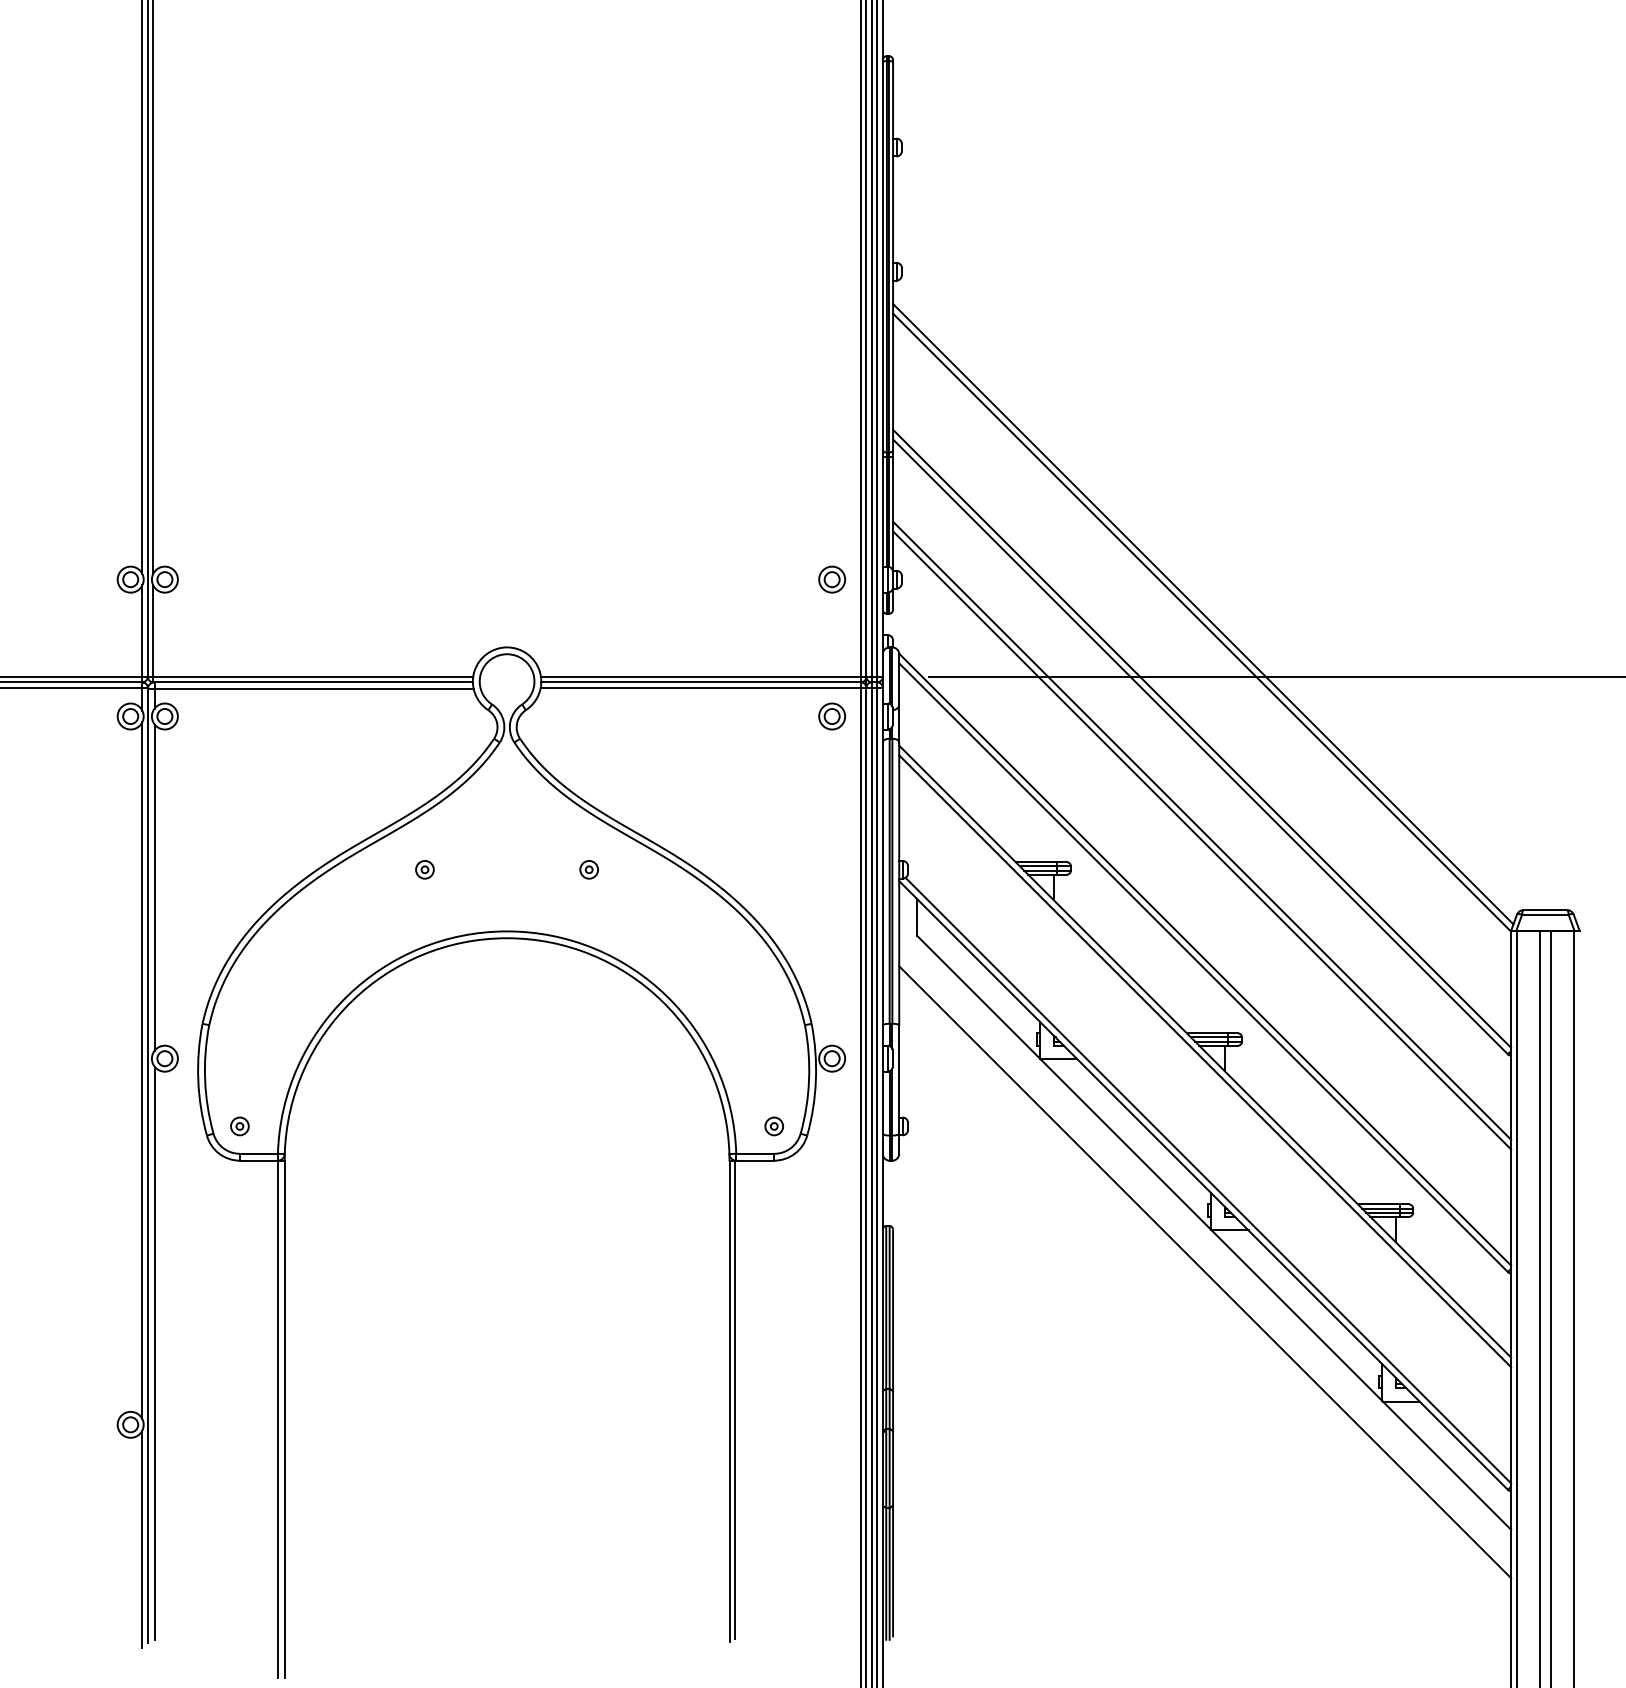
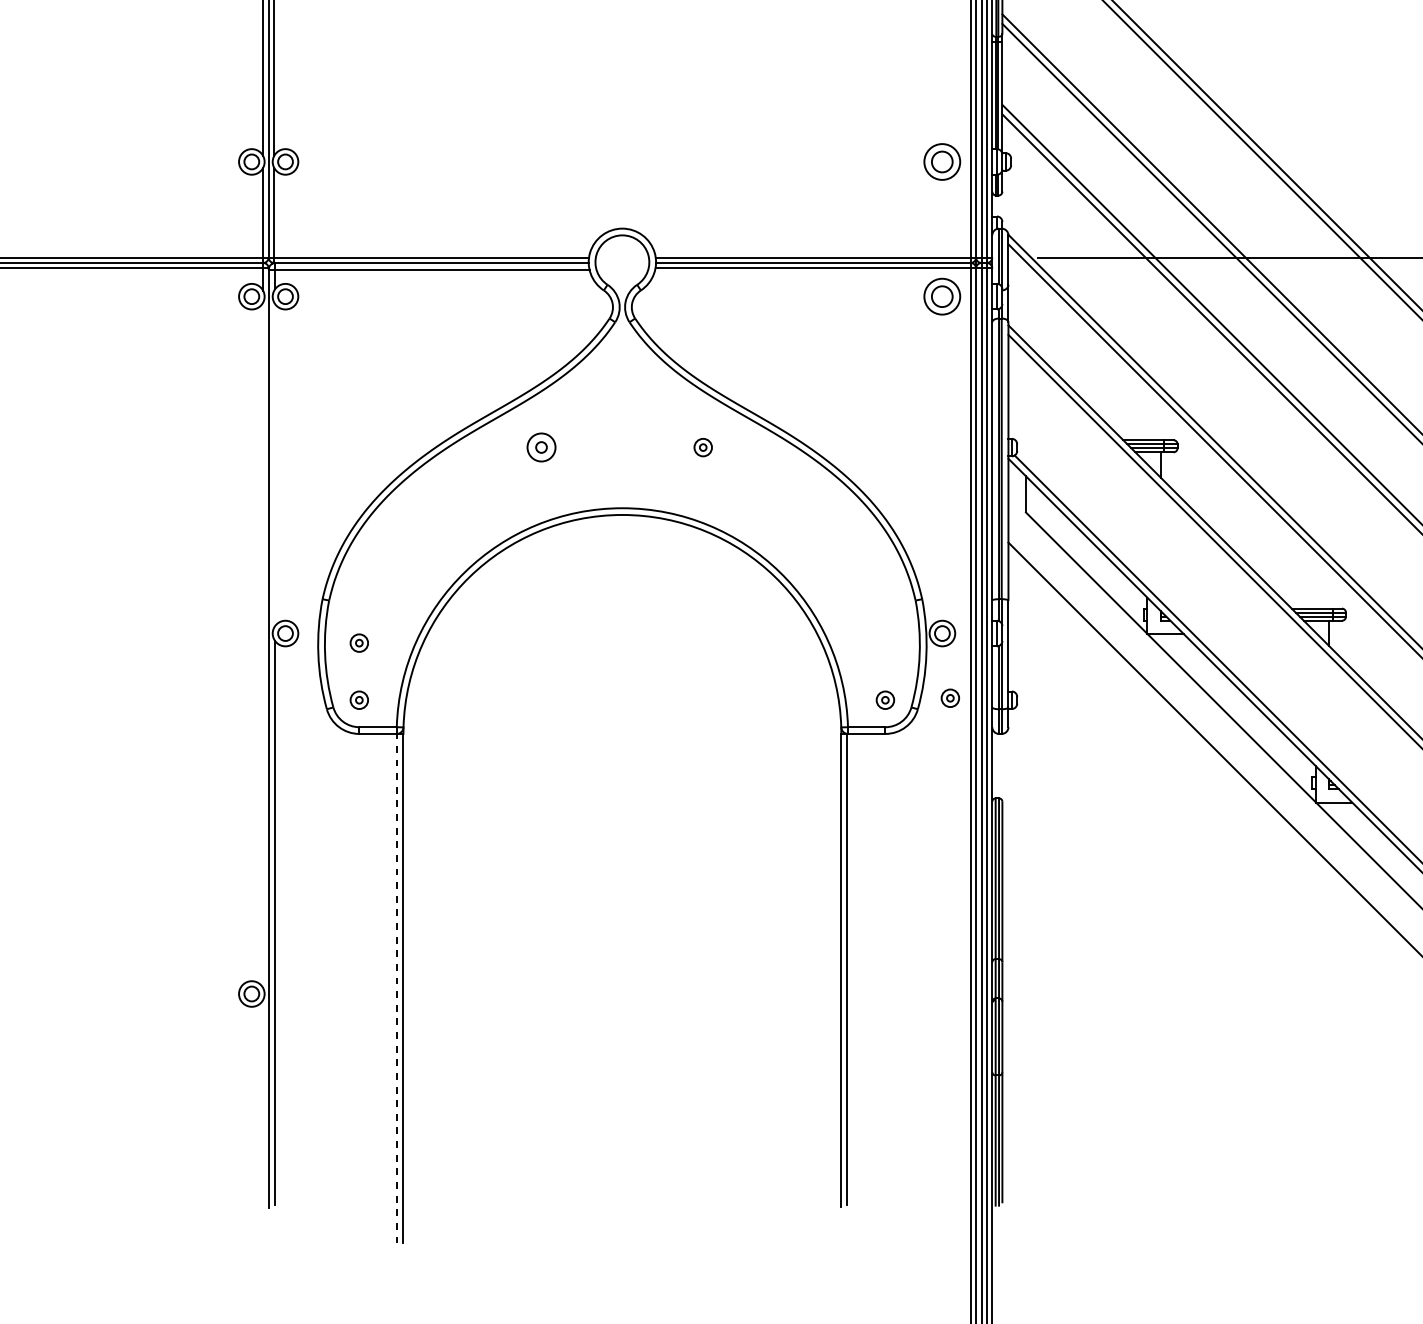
part: (832, 579) -> (942, 161), size x1.4
part: (832, 716) -> (942, 296), size x1.4
part: (424, 869) -> (541, 447), size x1.6
line: (154, 887) -> (275, 465), removed
part: (239, 1068) -> (358, 643), added
line: (142, 1070) -> (263, 645), removed
part: (839, 1124) -> (949, 698), added
line: (277, 1419) -> (396, 988), solid -> dashed
line: (142, 1539) -> (263, 1106), removed

